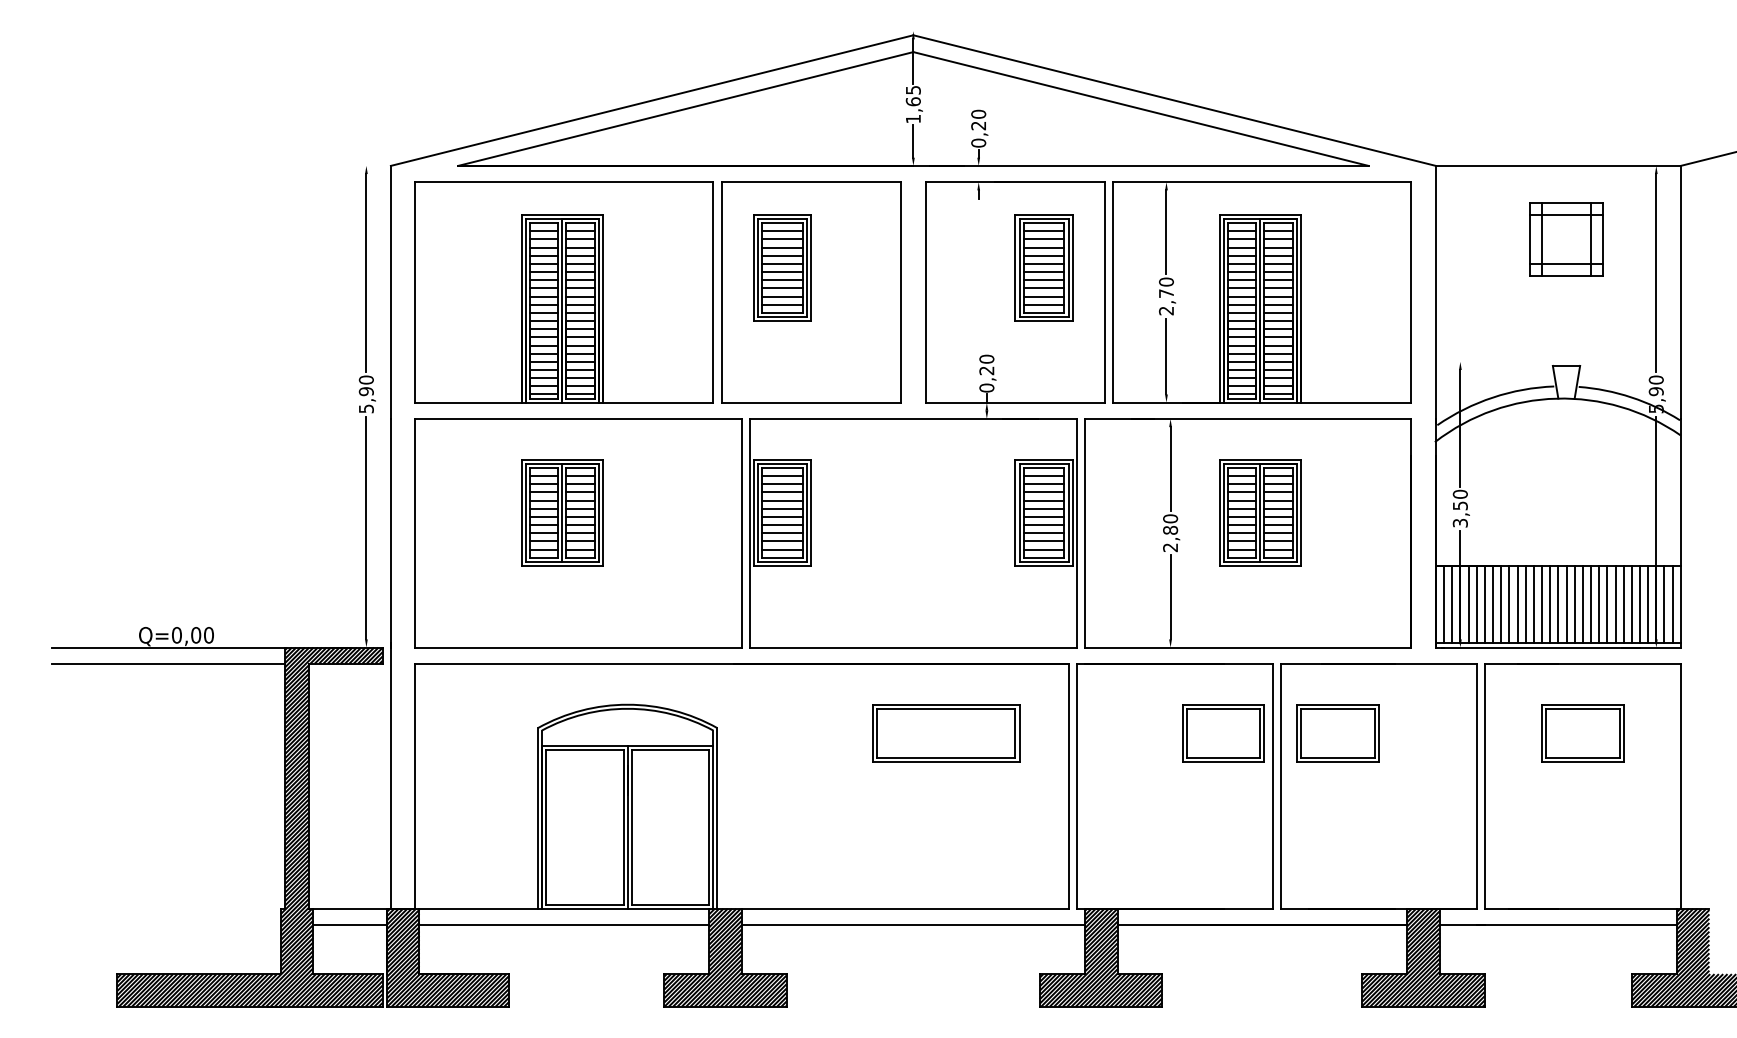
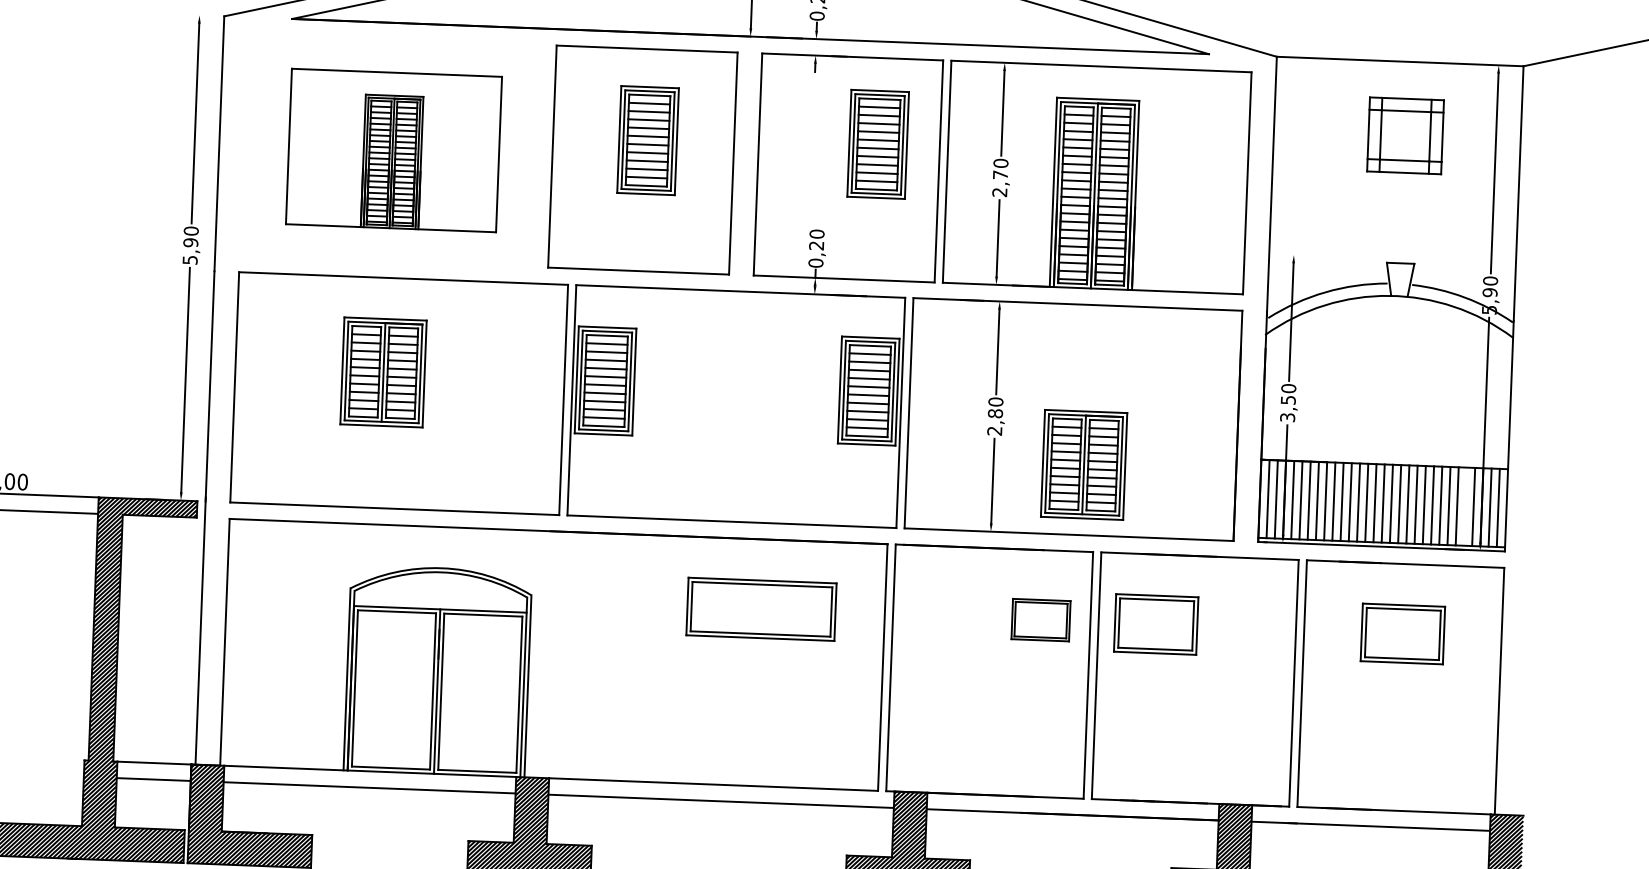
part: (782, 267) -> (647, 140), moved
part: (563, 292) -> (393, 150), size x0.7
part: (1260, 512) -> (1084, 464), moved
line: (1639, 604) -> (1464, 506), removed
part: (1223, 733) -> (1040, 620), size x0.7

